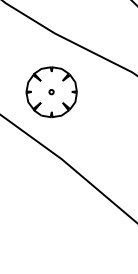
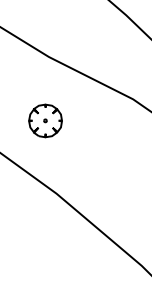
part: (51, 91) -> (45, 120), size x0.6

